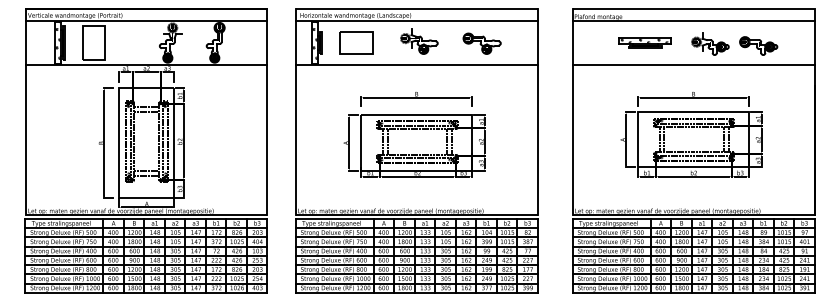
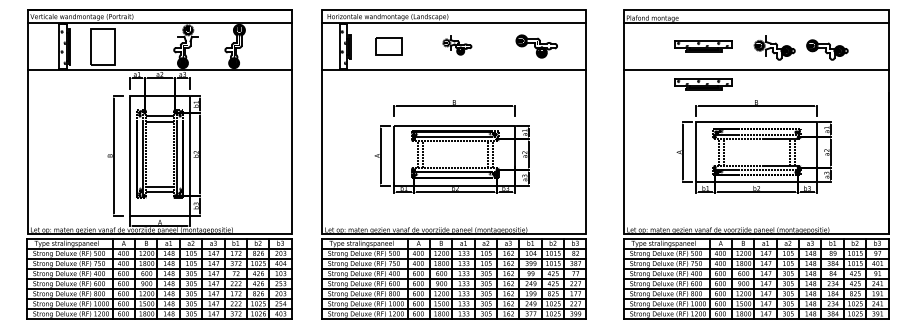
part: (419, 41) -> (457, 45), size x0.7
part: (356, 42) -> (388, 46), size x0.7
part: (481, 43) -> (536, 46), moved
part: (645, 77) -> (703, 84), added

